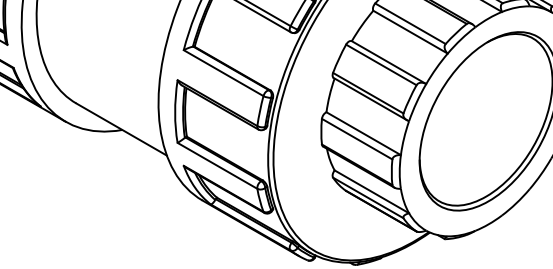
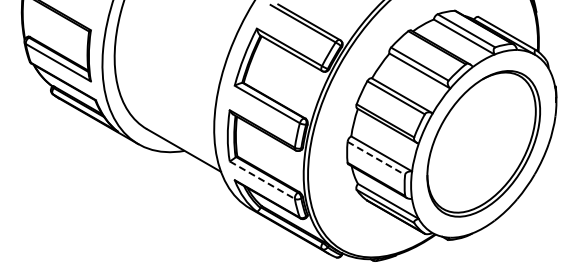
line: (357, 139) -> (376, 158), solid -> dashed
line: (217, 166) -> (262, 180), solid -> dashed

